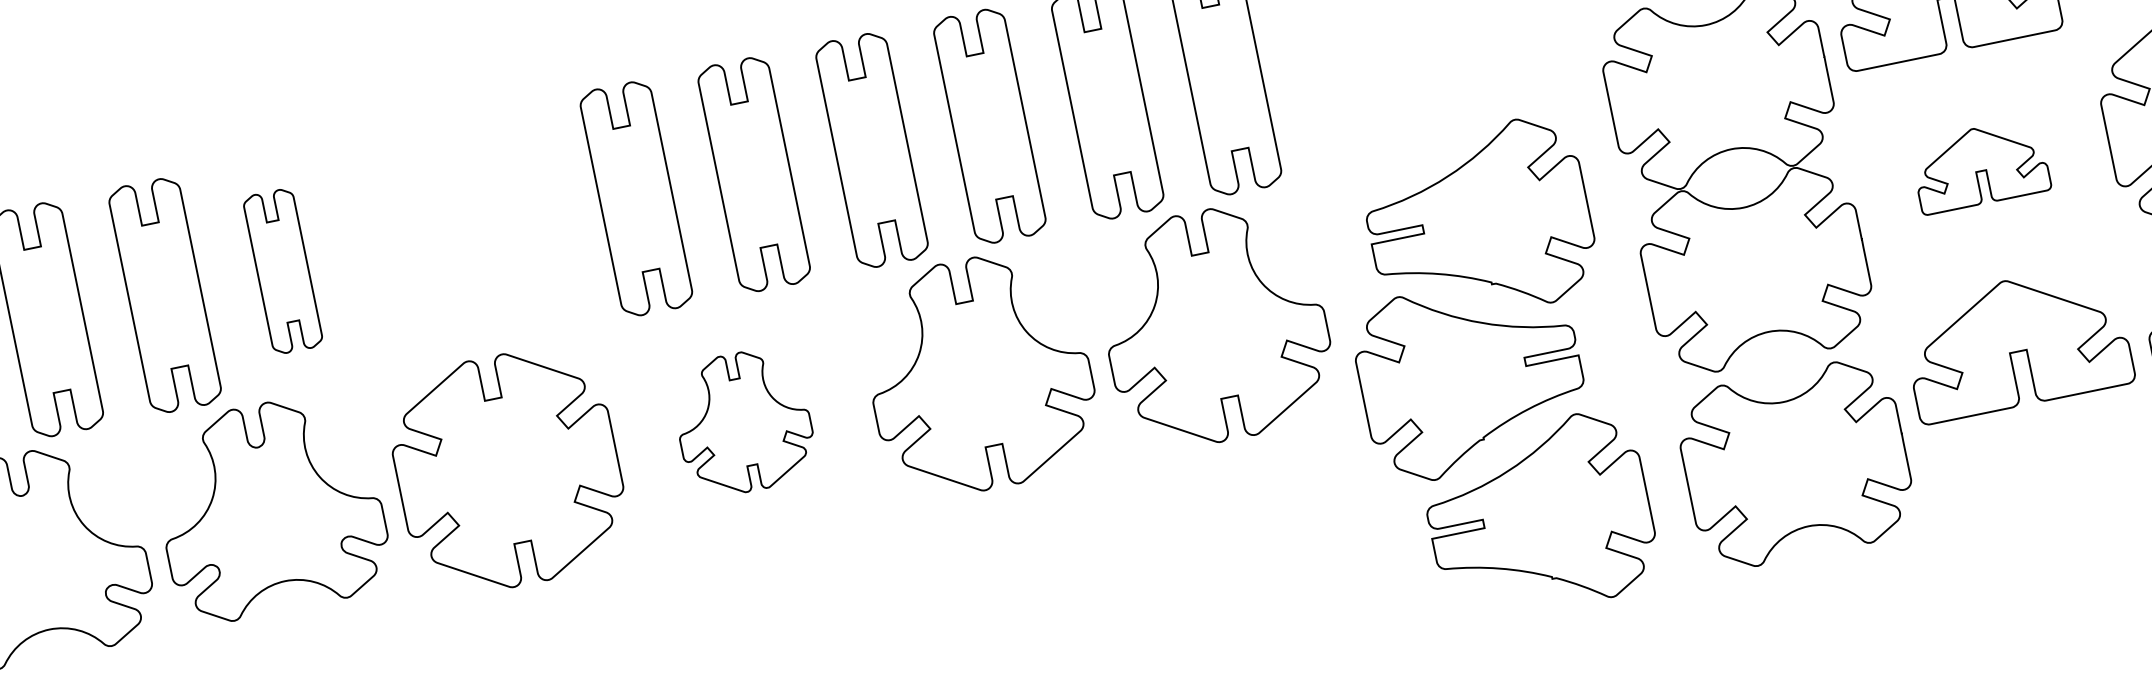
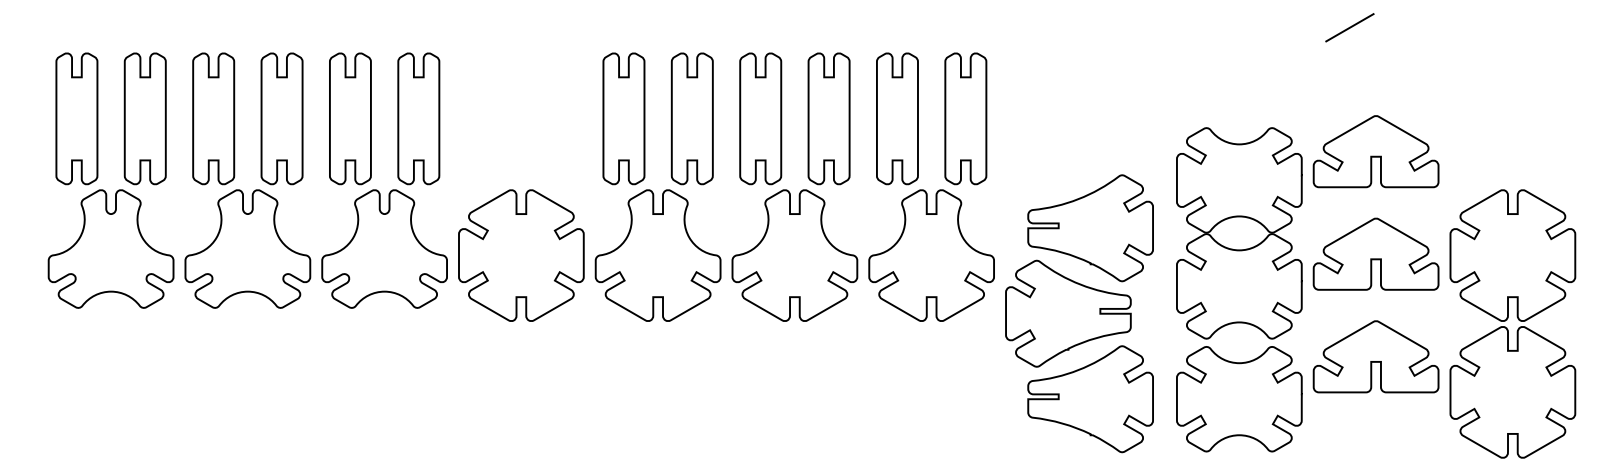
part: (1978, 164) -> (1375, 253), size x1.67
part: (282, 270) -> (418, 118), size x1.43
part: (742, 422) -> (657, 255), size x1.67

